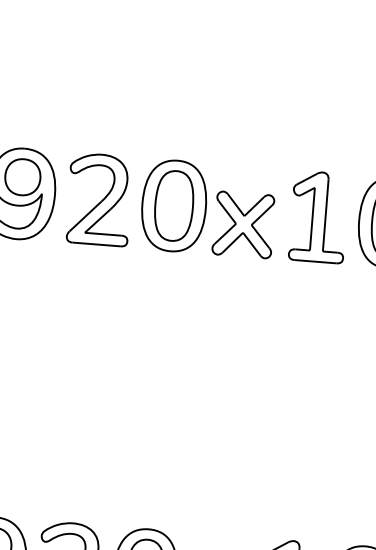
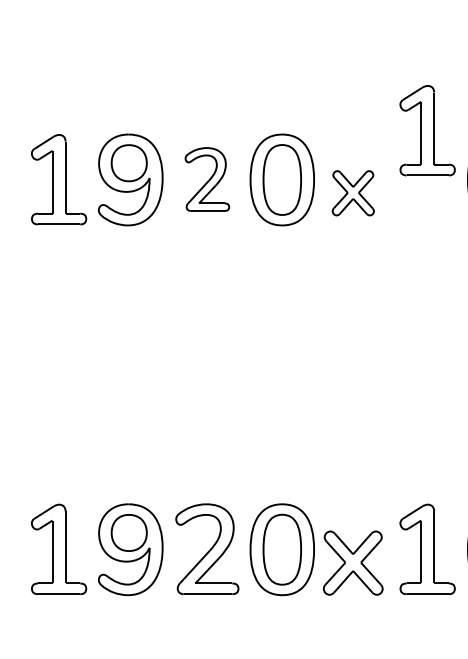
part: (99, 199) -> (207, 179), size x0.7
part: (318, 216) -> (427, 130), moved
part: (244, 224) -> (353, 192), size x0.7

